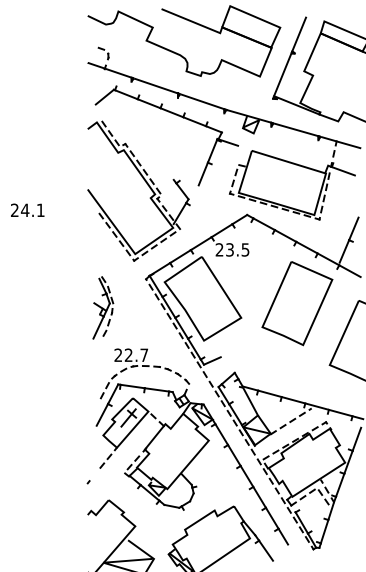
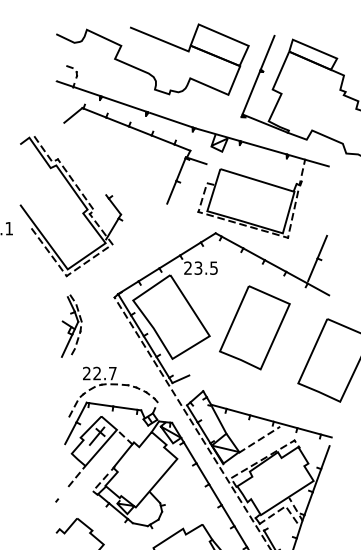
line: (342, 171) -> (310, 189), removed
part: (147, 185) -> (79, 200), moved
part: (297, 303) -> (254, 327), moved

